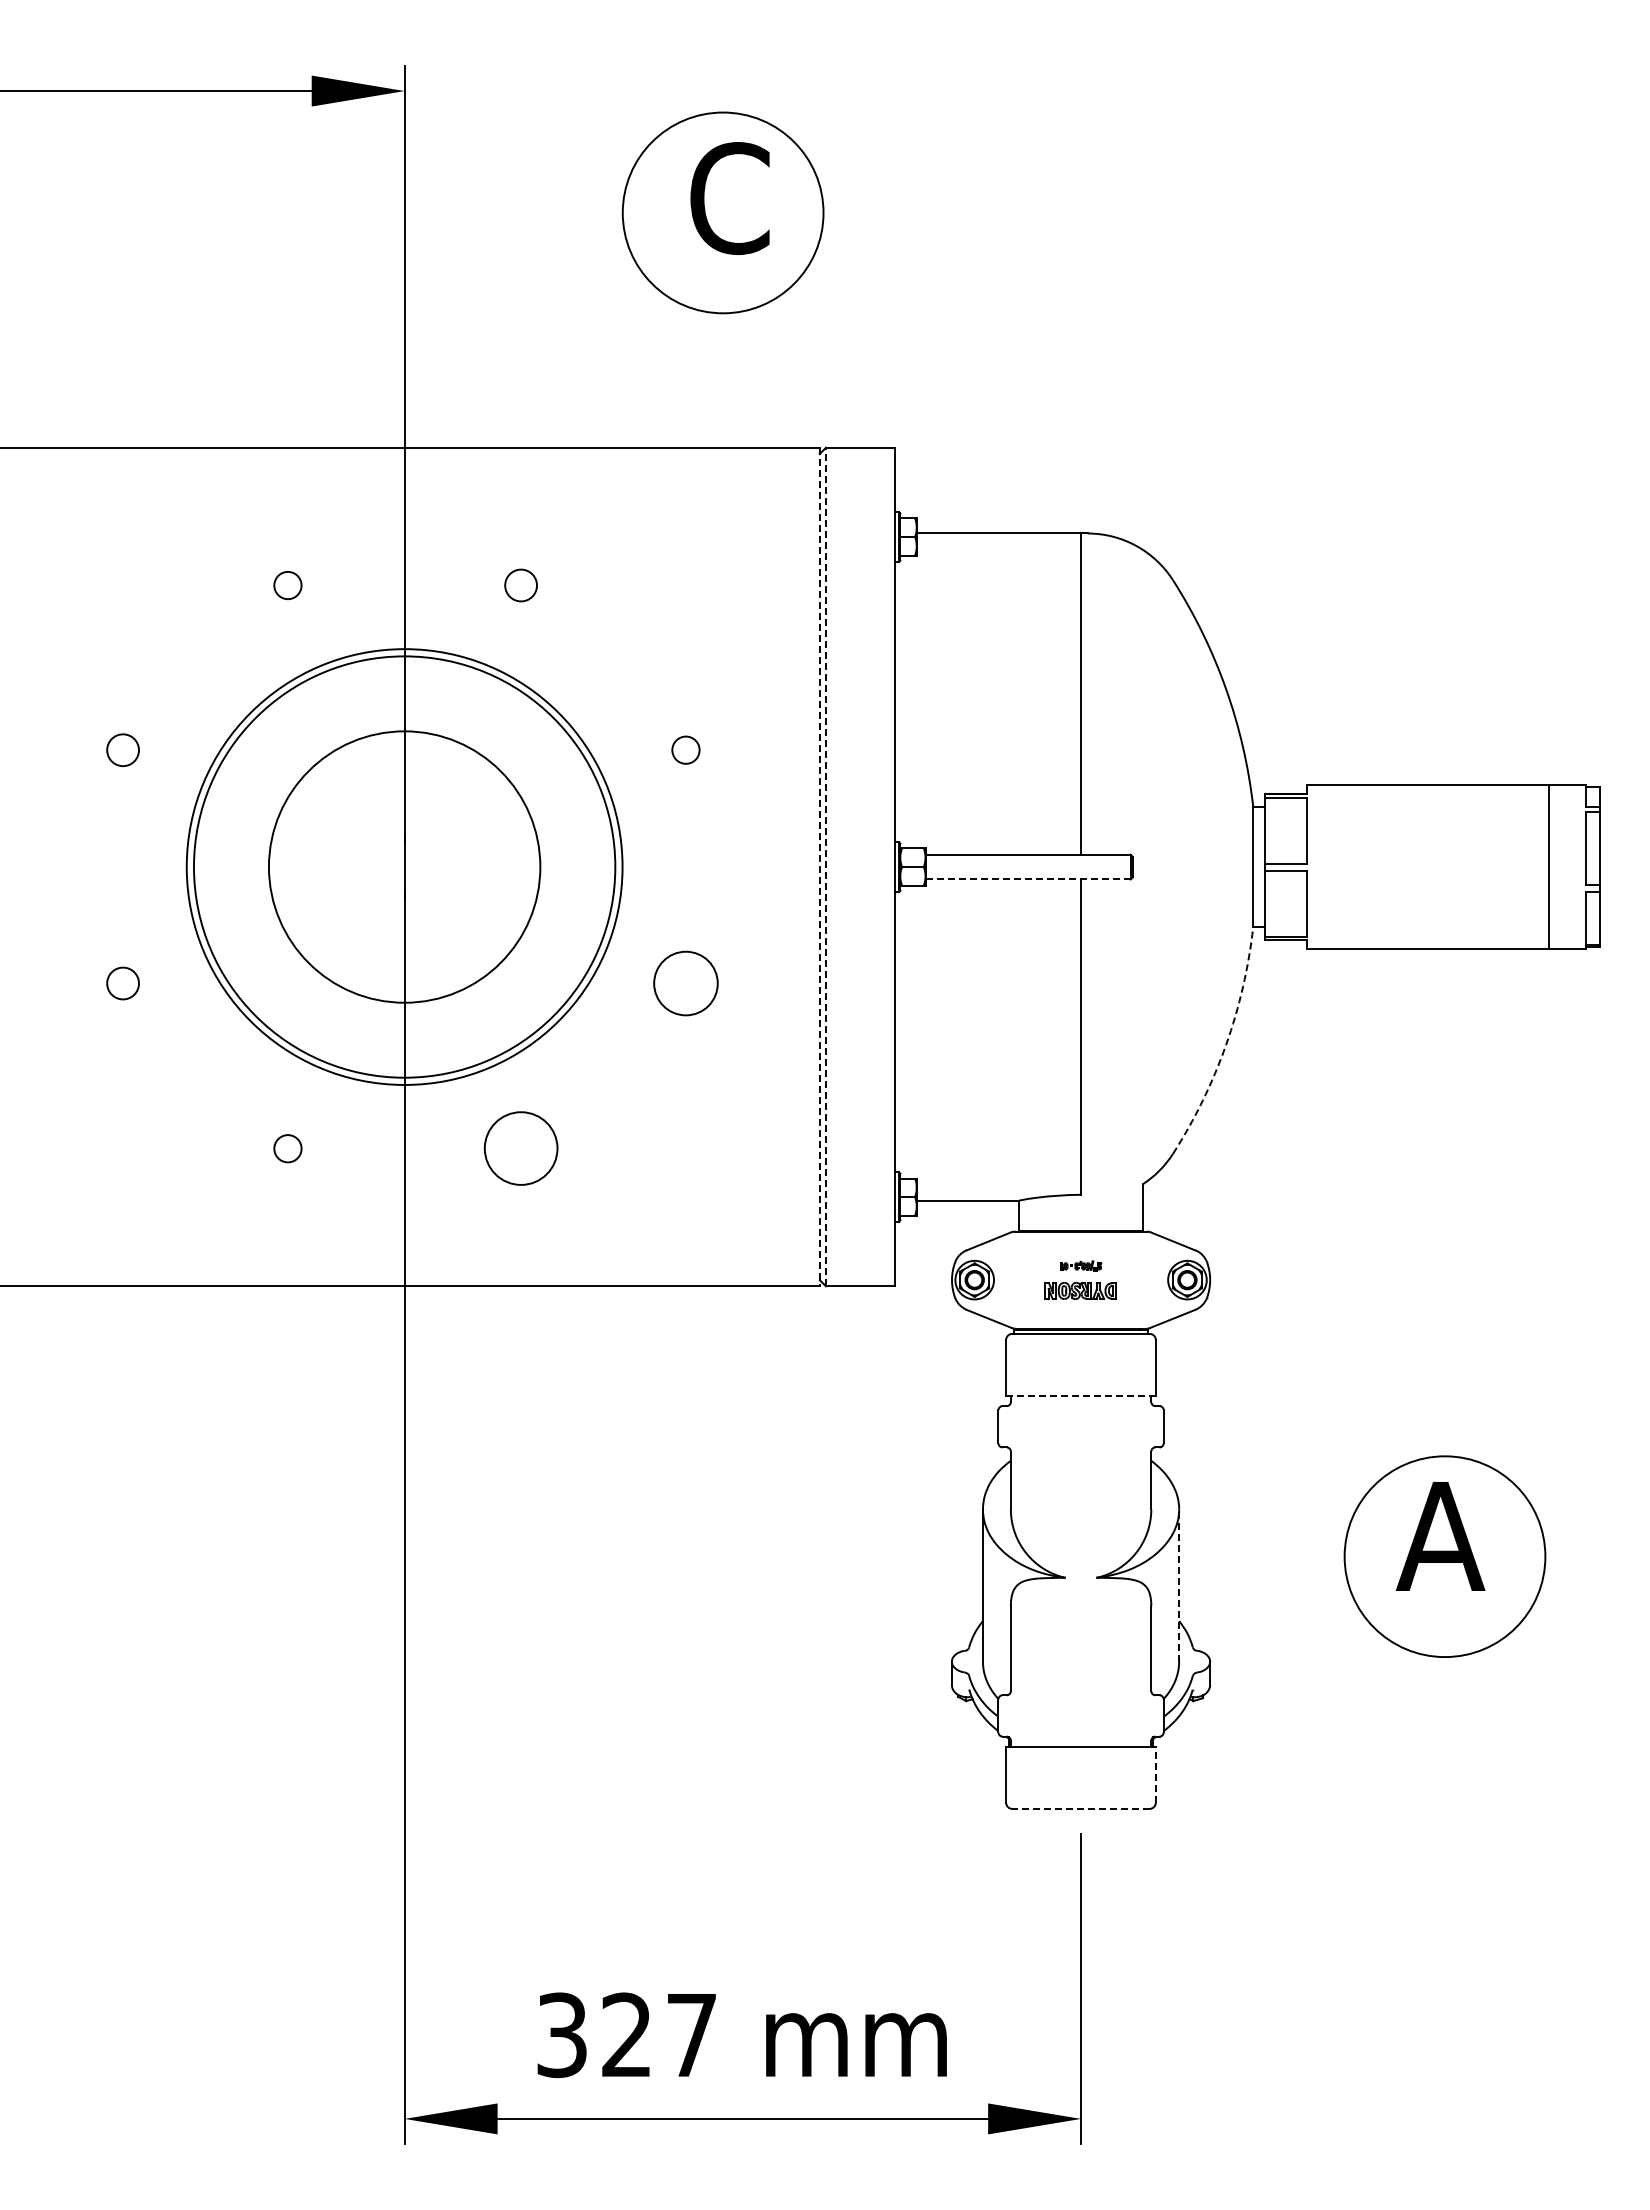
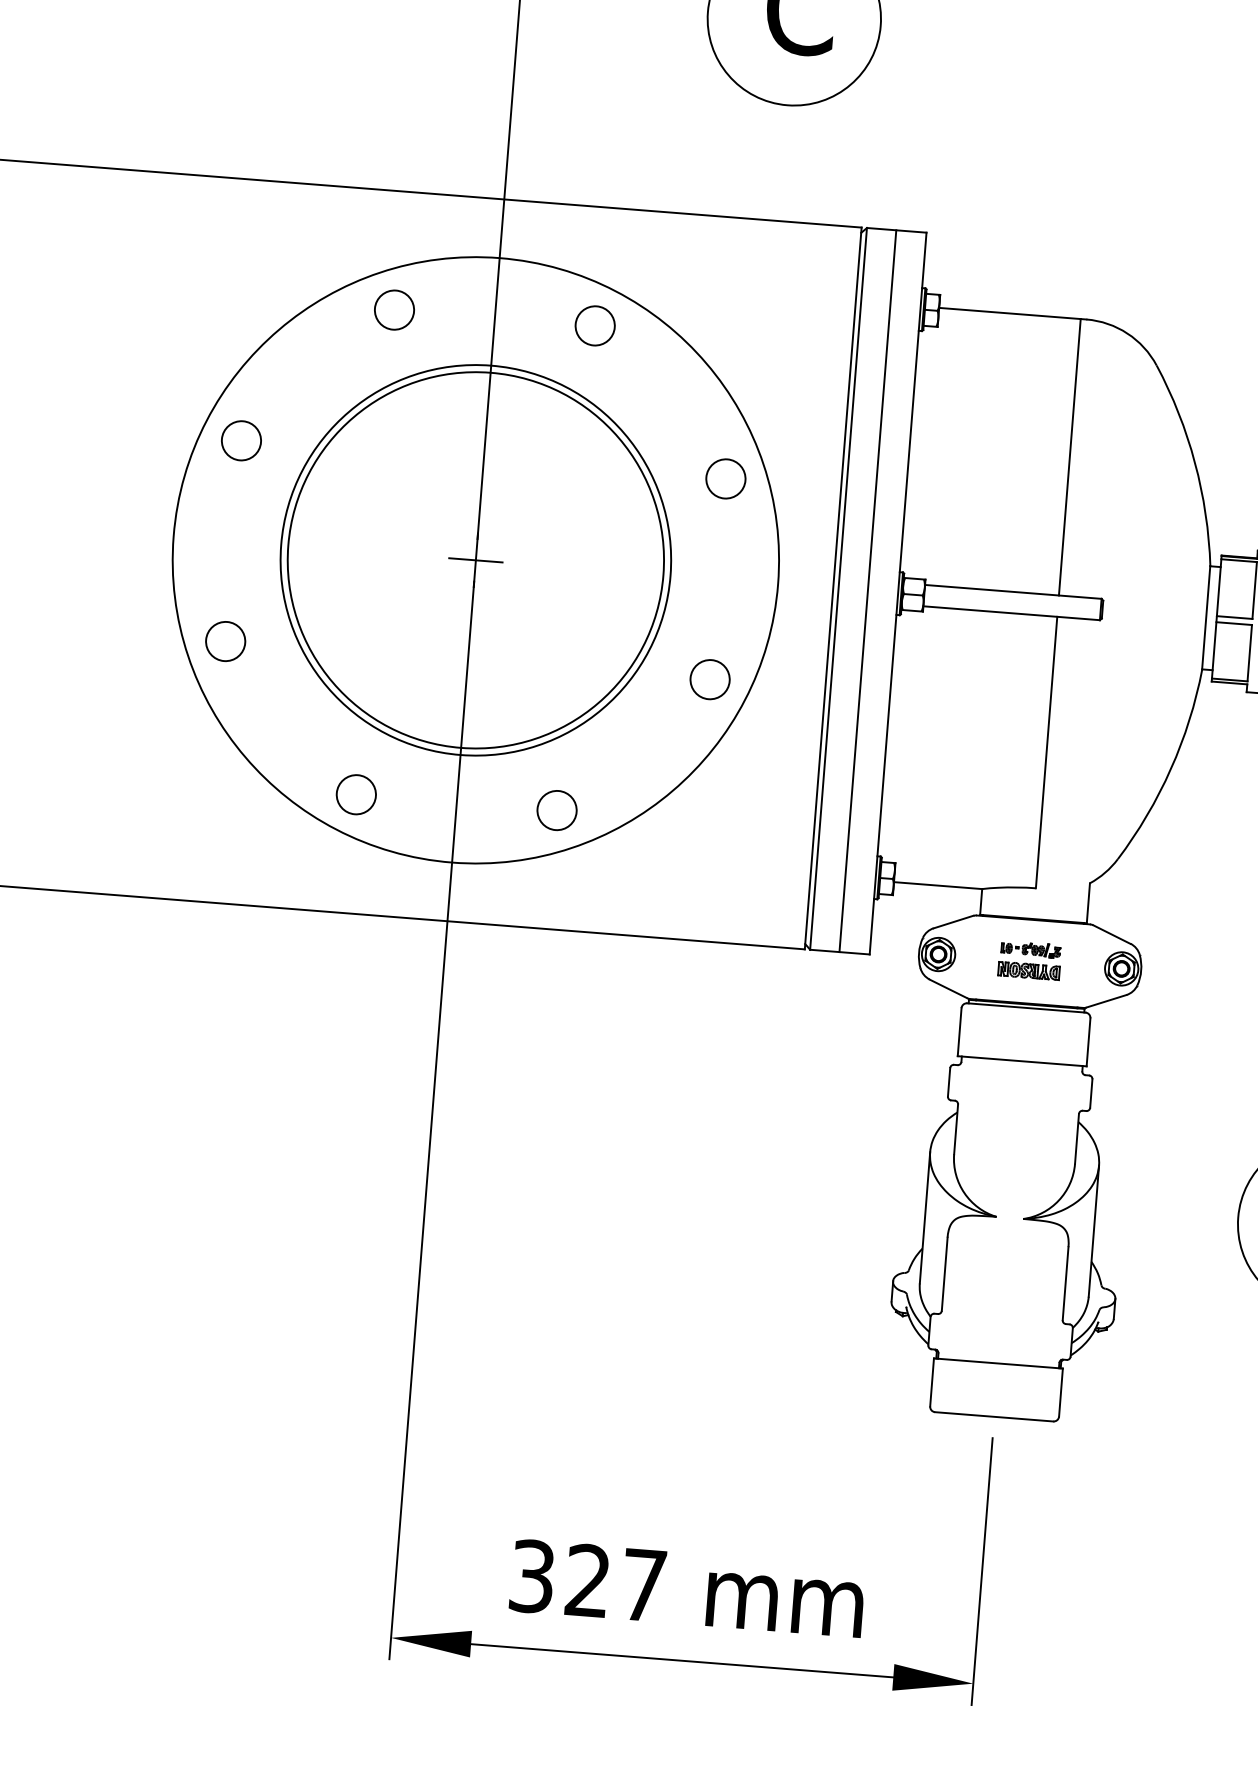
circle: (287, 585) -> (394, 310), size x1.67
circle: (520, 585) -> (594, 325), size x1.43
circle: (122, 749) -> (240, 440), size x1.43
circle: (685, 749) -> (725, 478), size x1.67
circle: (404, 866) -> (475, 559), size x1.67
circle: (404, 866) -> (475, 559), size x1.67
line: (826, 866) -> (839, 588), dashed -> solid
line: (860, 866) -> (868, 590), added
line: (404, 867) -> (475, 560), added
line: (819, 867) -> (832, 588), dashed -> solid
line: (1028, 879) -> (1012, 613), dashed -> solid
circle: (122, 983) -> (225, 641), size x1.43
circle: (685, 983) -> (709, 679), size x0.71
arc: (1226, 1044) -> (1171, 768), dashed -> solid
circle: (287, 1148) -> (355, 794), size x1.67
circle: (520, 1148) -> (556, 810), size x0.62
part: (1080, 1265) -> (1030, 949), size x1.67
line: (1080, 1395) -> (1021, 1060), dashed -> solid
line: (1179, 1585) -> (1094, 1231), dashed -> solid
line: (1155, 1774) -> (1060, 1392), dashed -> solid
line: (1080, 1808) -> (993, 1416), dashed -> solid

